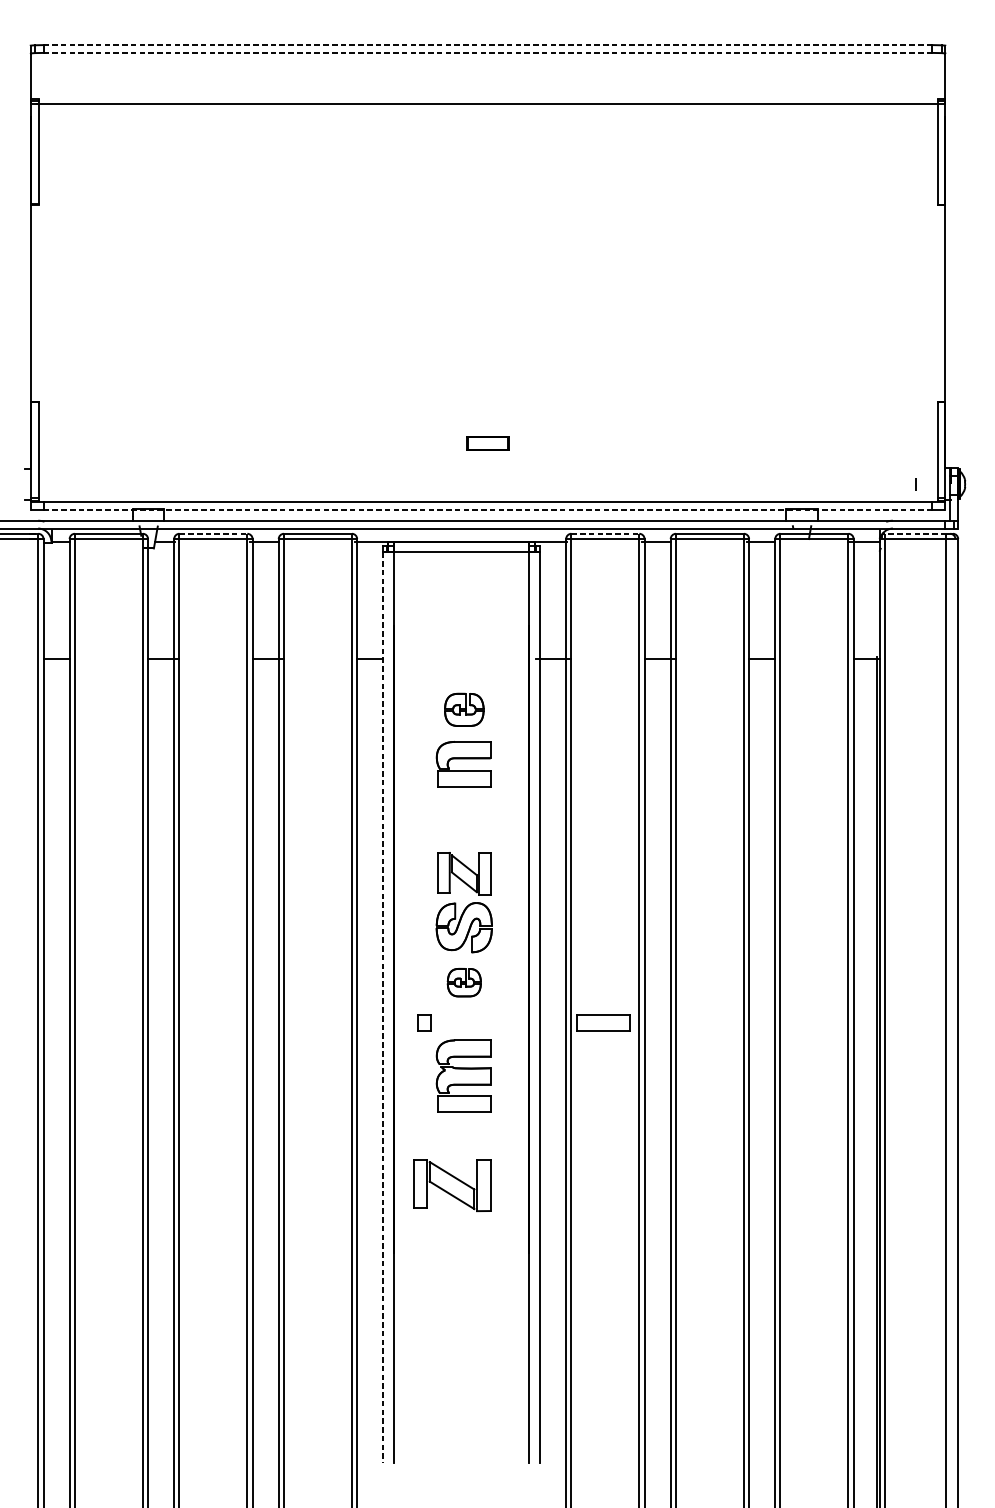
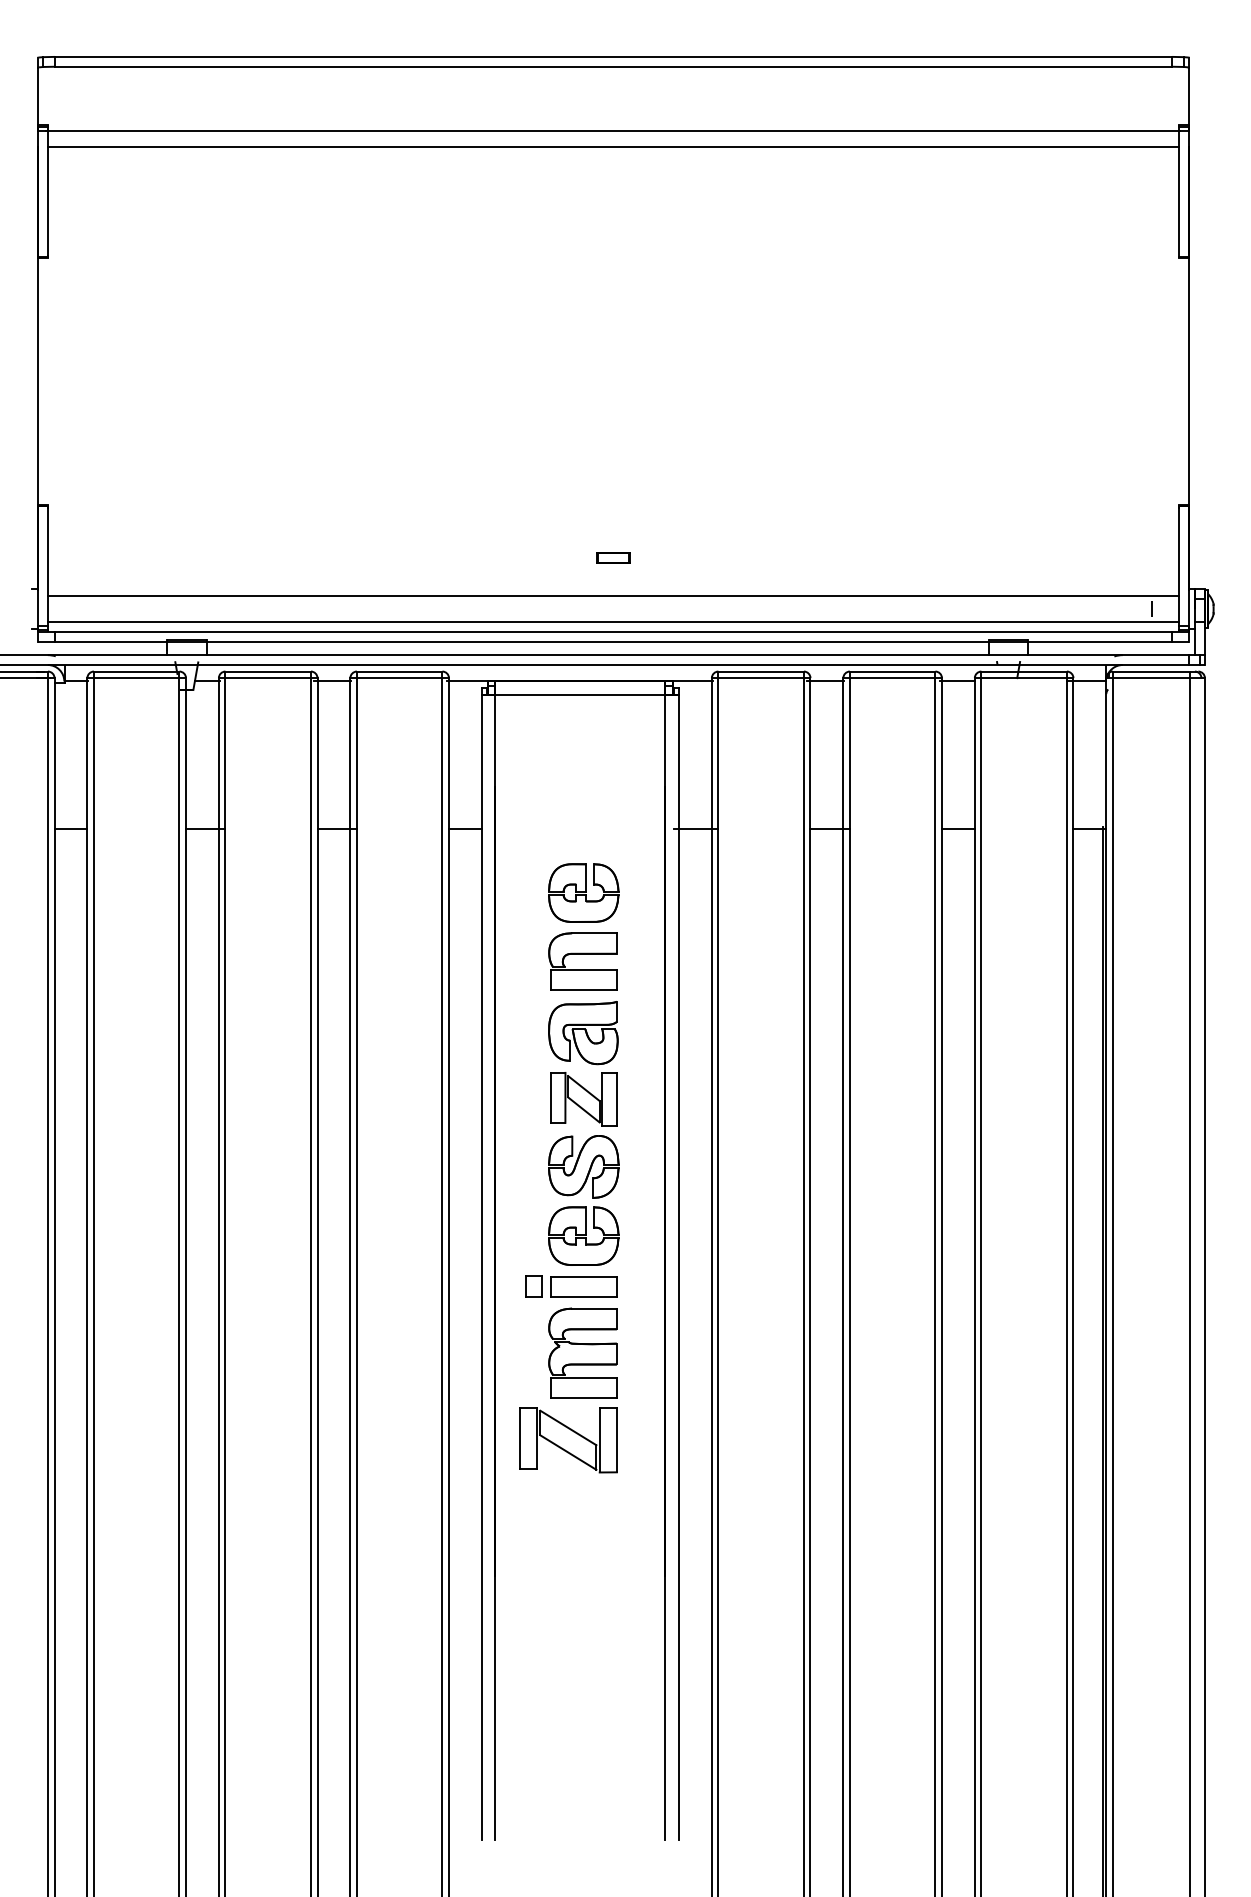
line: (487, 44) -> (613, 56), dashed -> solid
line: (487, 52) -> (613, 66), dashed -> solid
line: (487, 117) -> (613, 147), added
part: (487, 443) -> (613, 557), size x0.62
line: (487, 473) -> (613, 595), added
line: (487, 494) -> (613, 622), added
line: (487, 509) -> (613, 641), dashed -> solid
line: (213, 533) -> (268, 671), dashed -> solid
line: (605, 533) -> (761, 671), dashed -> solid
line: (915, 533) -> (1151, 671), dashed -> solid
part: (464, 709) -> (583, 892), size x1.43
part: (464, 821) -> (583, 1033), added
part: (464, 982) -> (583, 1235), size x1.67
line: (383, 1007) -> (481, 1267), dashed -> solid
part: (603, 1022) -> (583, 1286), moved
part: (452, 1185) -> (568, 1440), moved

